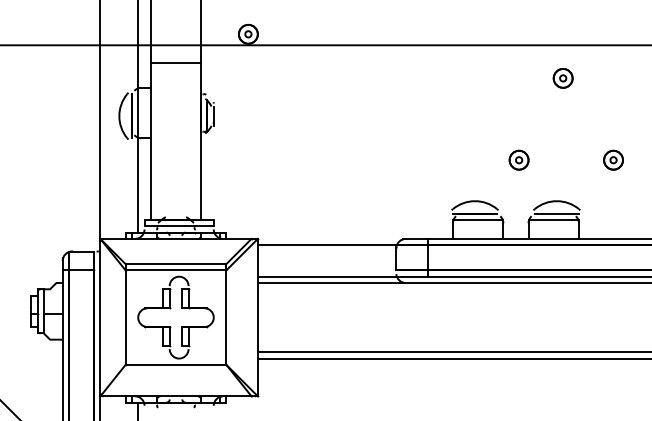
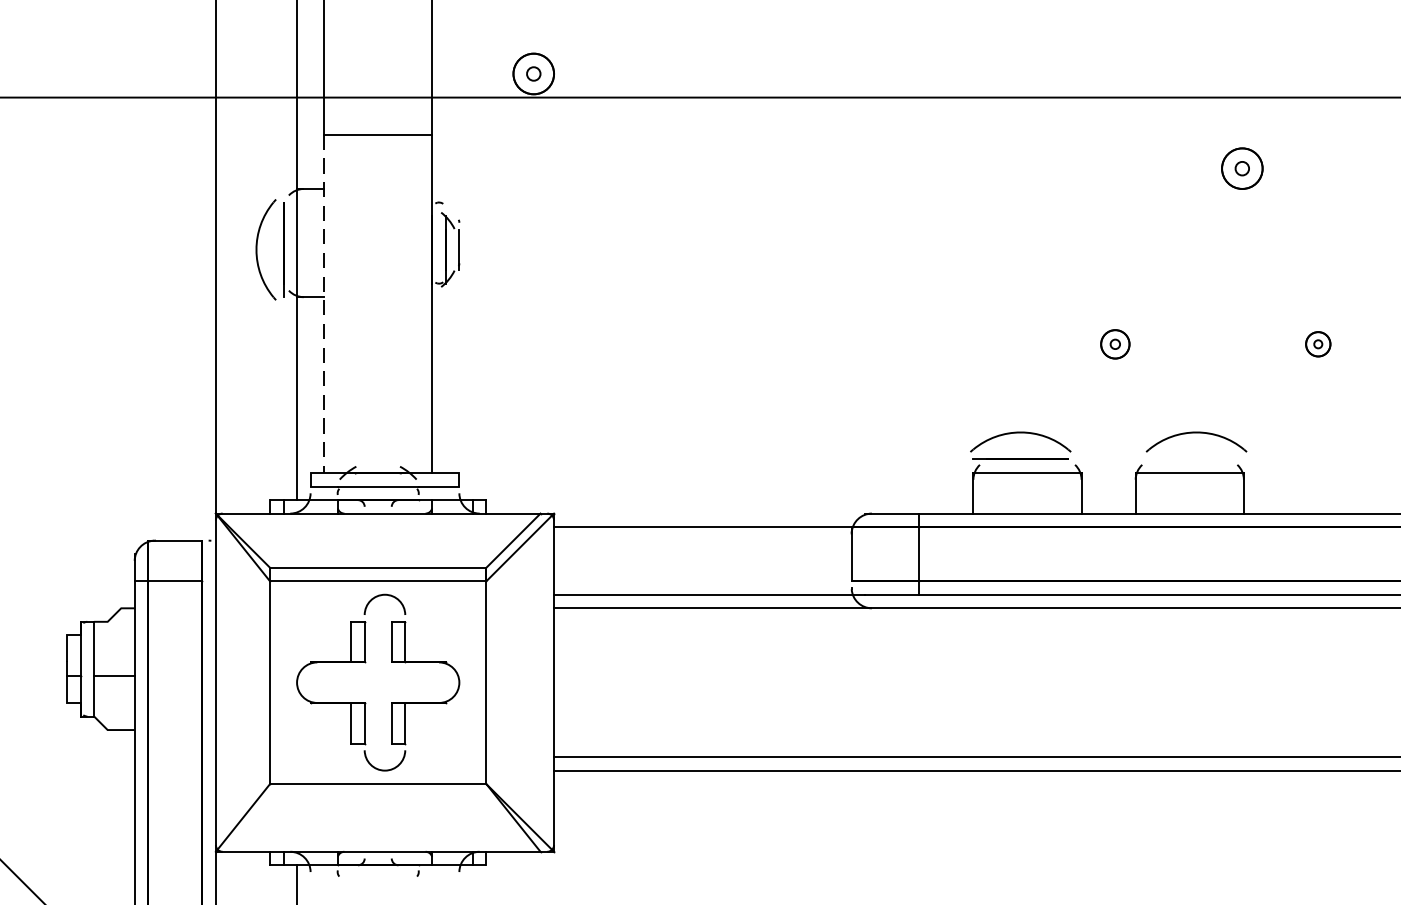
part: (562, 78) -> (1240, 168), moved
line: (150, 141) -> (323, 304), solid -> dashed
part: (518, 159) -> (1114, 342), size x0.7
part: (613, 159) -> (1318, 342), size x0.6
line: (556, 213) -> (1195, 458), removed

